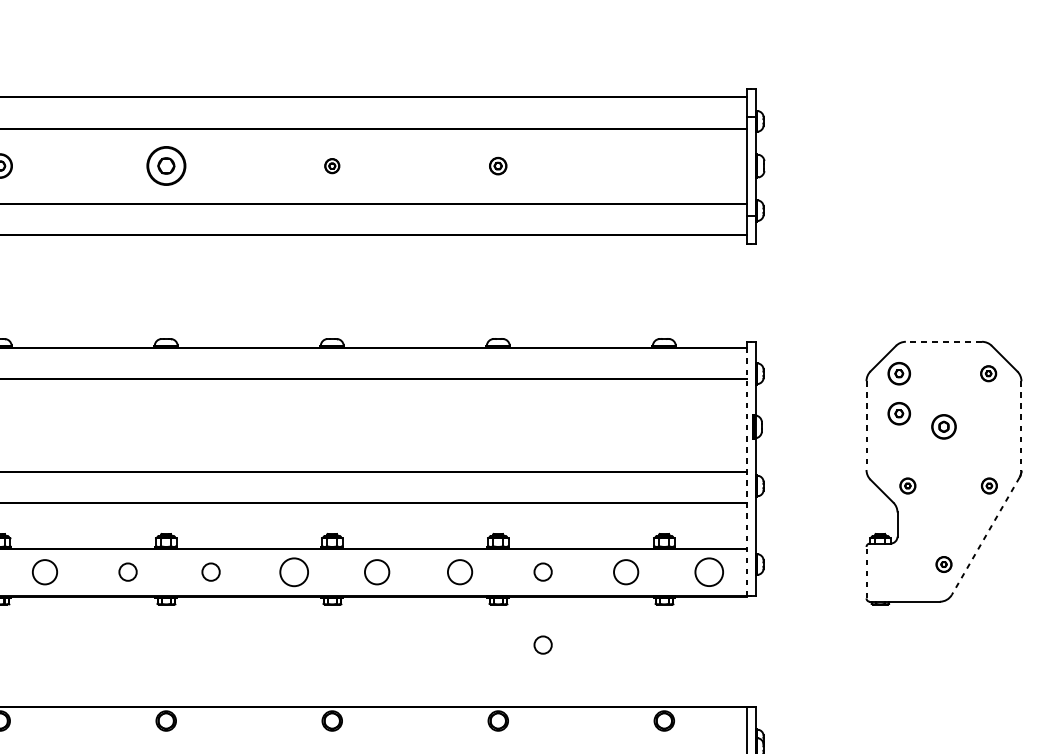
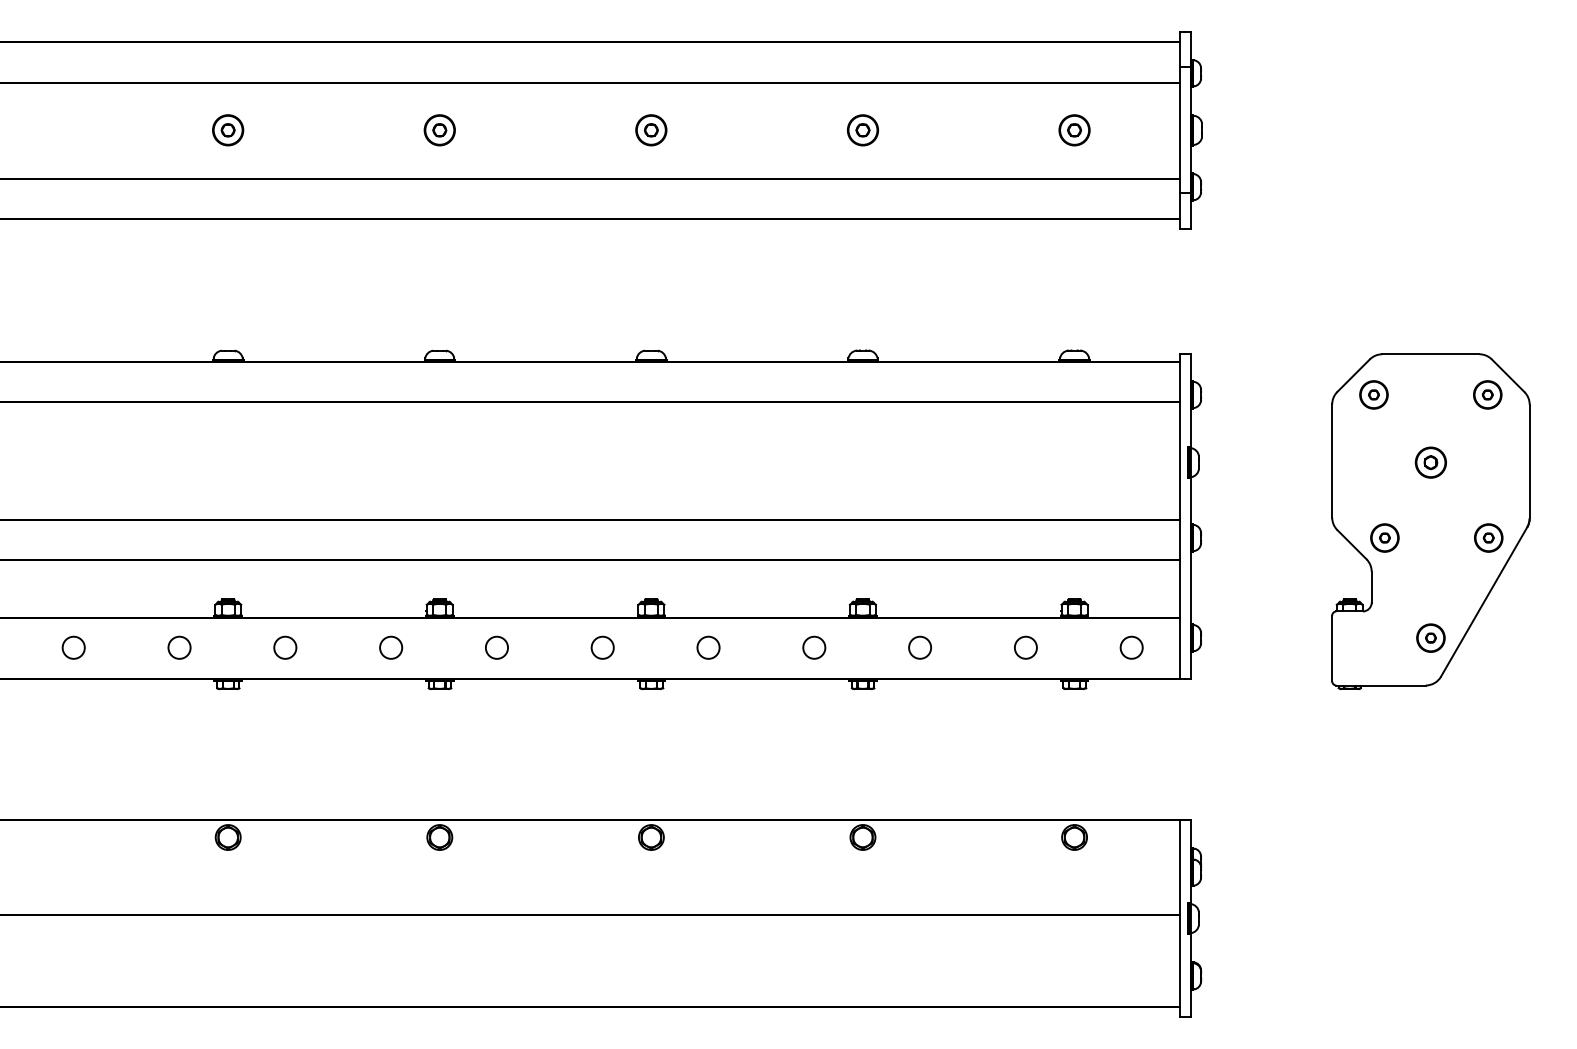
part: (166, 166) -> (439, 130), size x0.62
part: (332, 166) -> (651, 130), size x1.67
part: (497, 166) -> (862, 130), size x1.43
part: (664, 166) -> (1074, 130), added
line: (943, 341) -> (1430, 354), dashed -> solid
part: (988, 373) -> (1487, 394), size x1.43
part: (898, 413) -> (1373, 445), removed
line: (866, 425) -> (1332, 461), dashed -> solid
line: (1021, 425) -> (1529, 461), dashed -> solid
line: (747, 472) -> (1180, 520), dashed -> solid
part: (907, 485) -> (1384, 537), size x1.43
part: (989, 485) -> (1488, 537), size x1.43
line: (985, 536) -> (1483, 602), dashed -> solid
part: (943, 564) -> (1430, 637), size x1.43
circle: (45, 571) -> (285, 647), size x0.71
circle: (293, 571) -> (602, 647), size x0.62
circle: (377, 571) -> (708, 647), size x0.71
circle: (460, 571) -> (814, 647), size x0.71
circle: (625, 571) -> (1025, 647), size x0.71
circle: (709, 571) -> (1131, 647), size x0.62
line: (866, 572) -> (1332, 648), dashed -> solid
circle: (542, 644) -> (919, 740), removed

